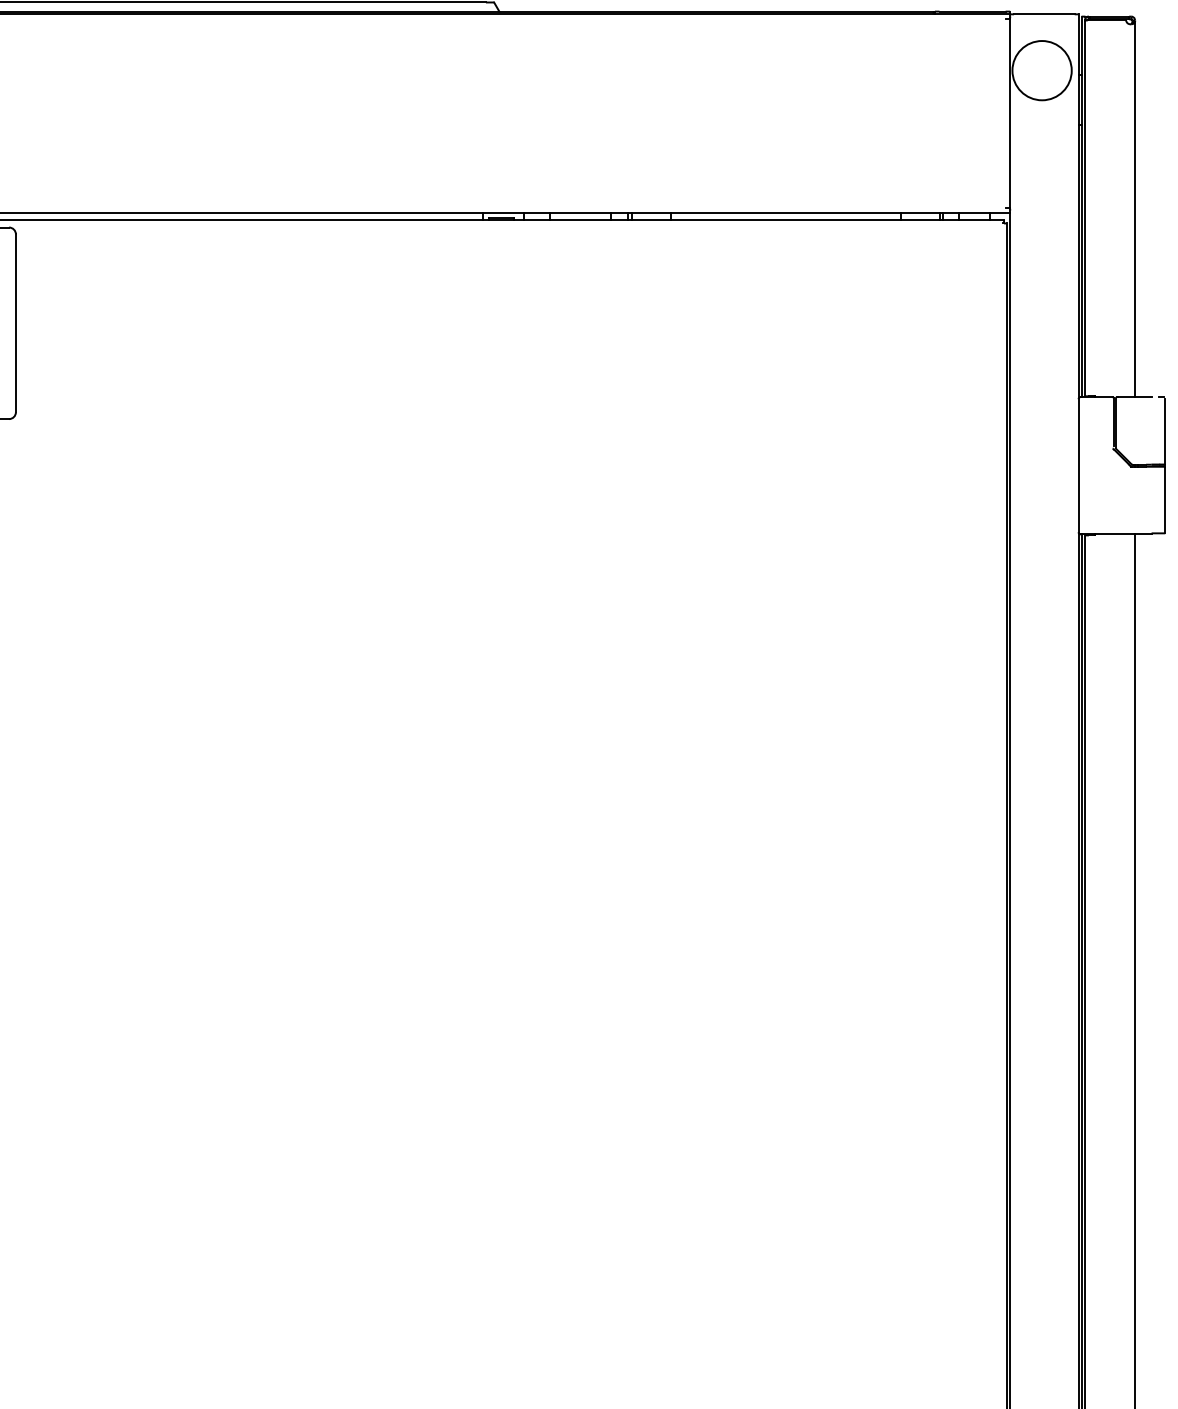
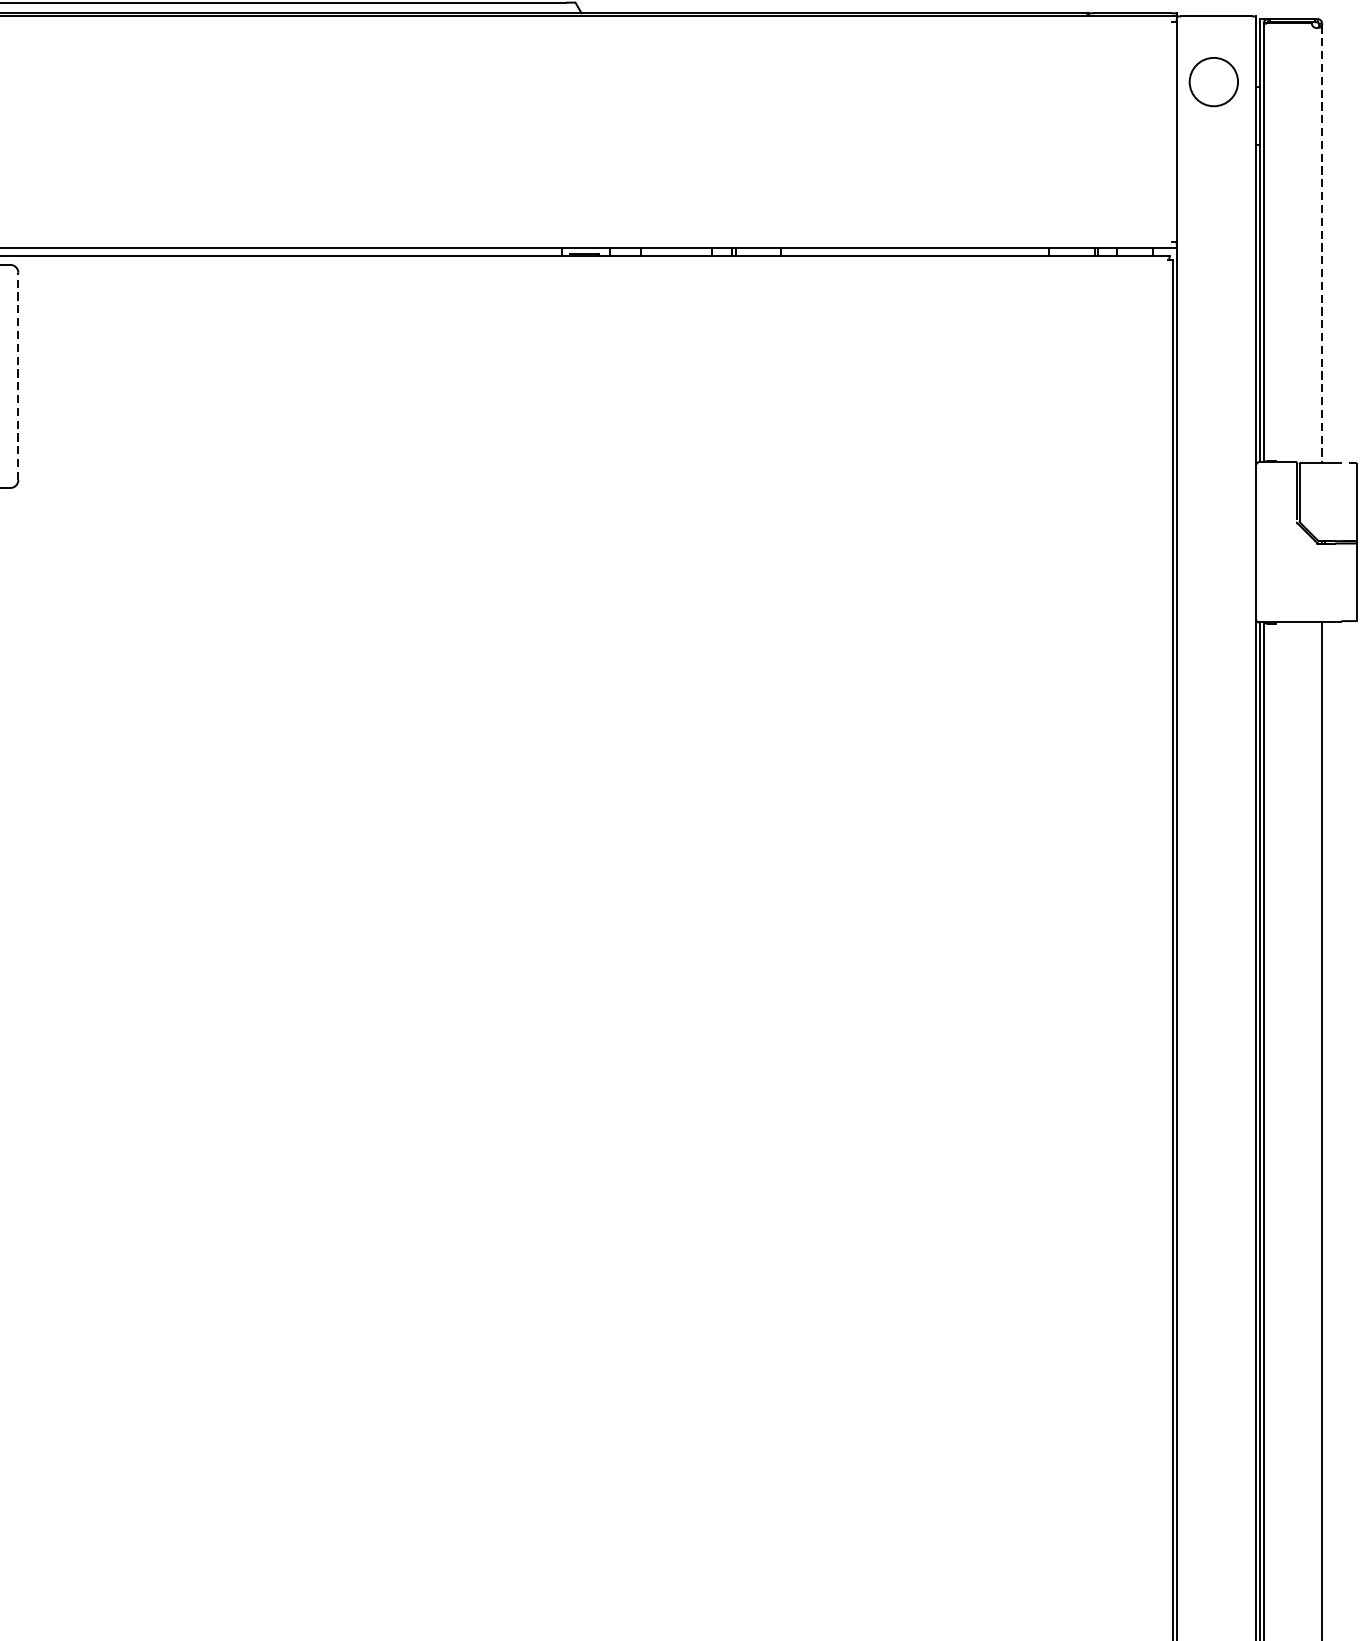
circle: (1041, 70) -> (1213, 81), size x0.7
line: (1135, 209) -> (1322, 243), solid -> dashed
line: (15, 323) -> (17, 376), solid -> dashed

